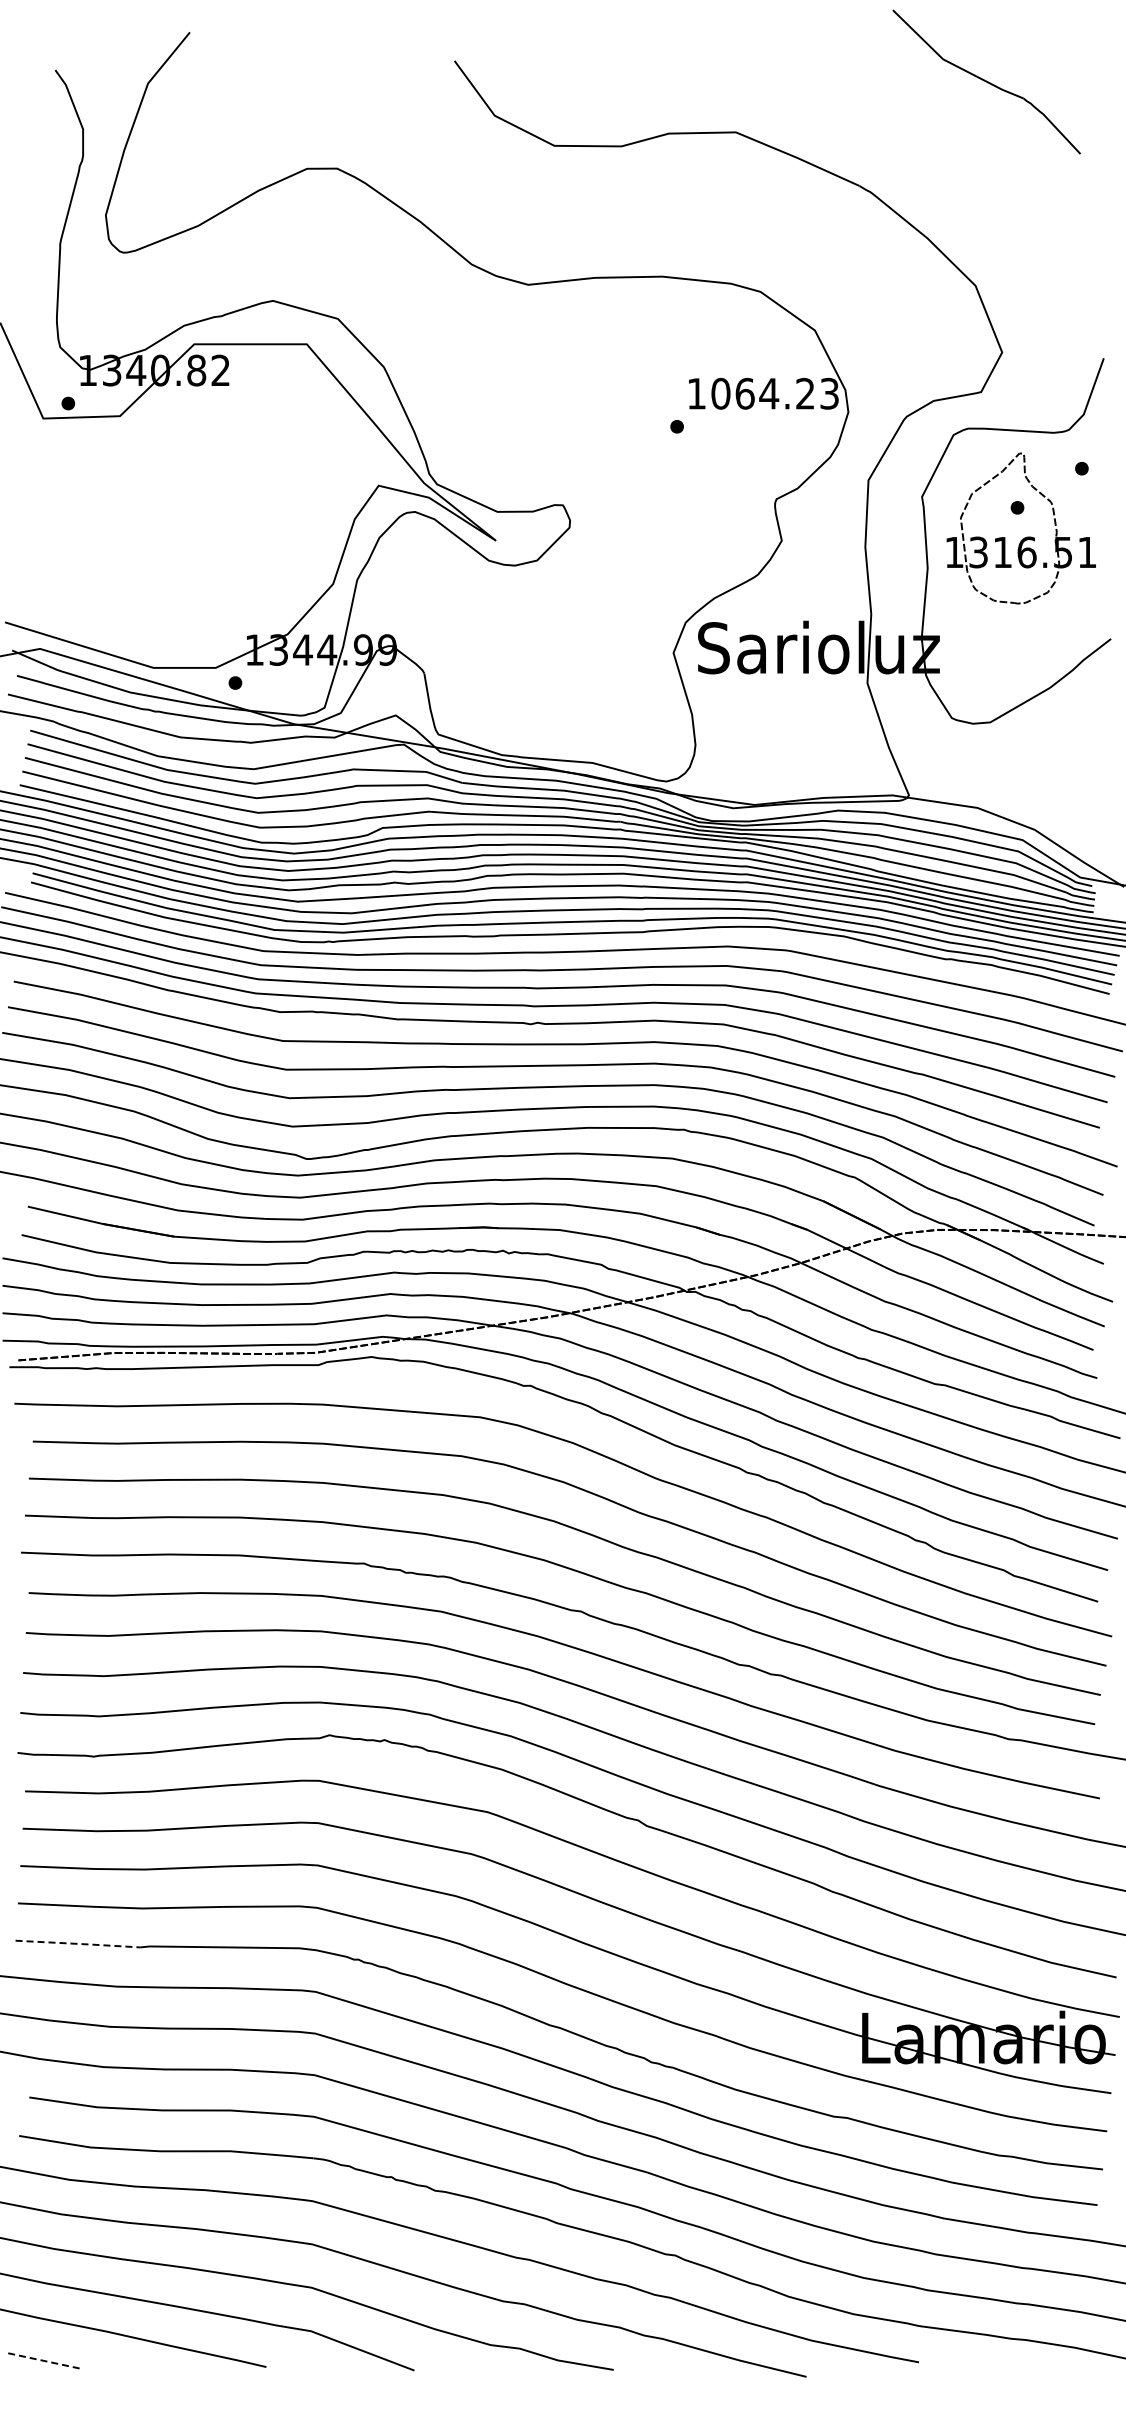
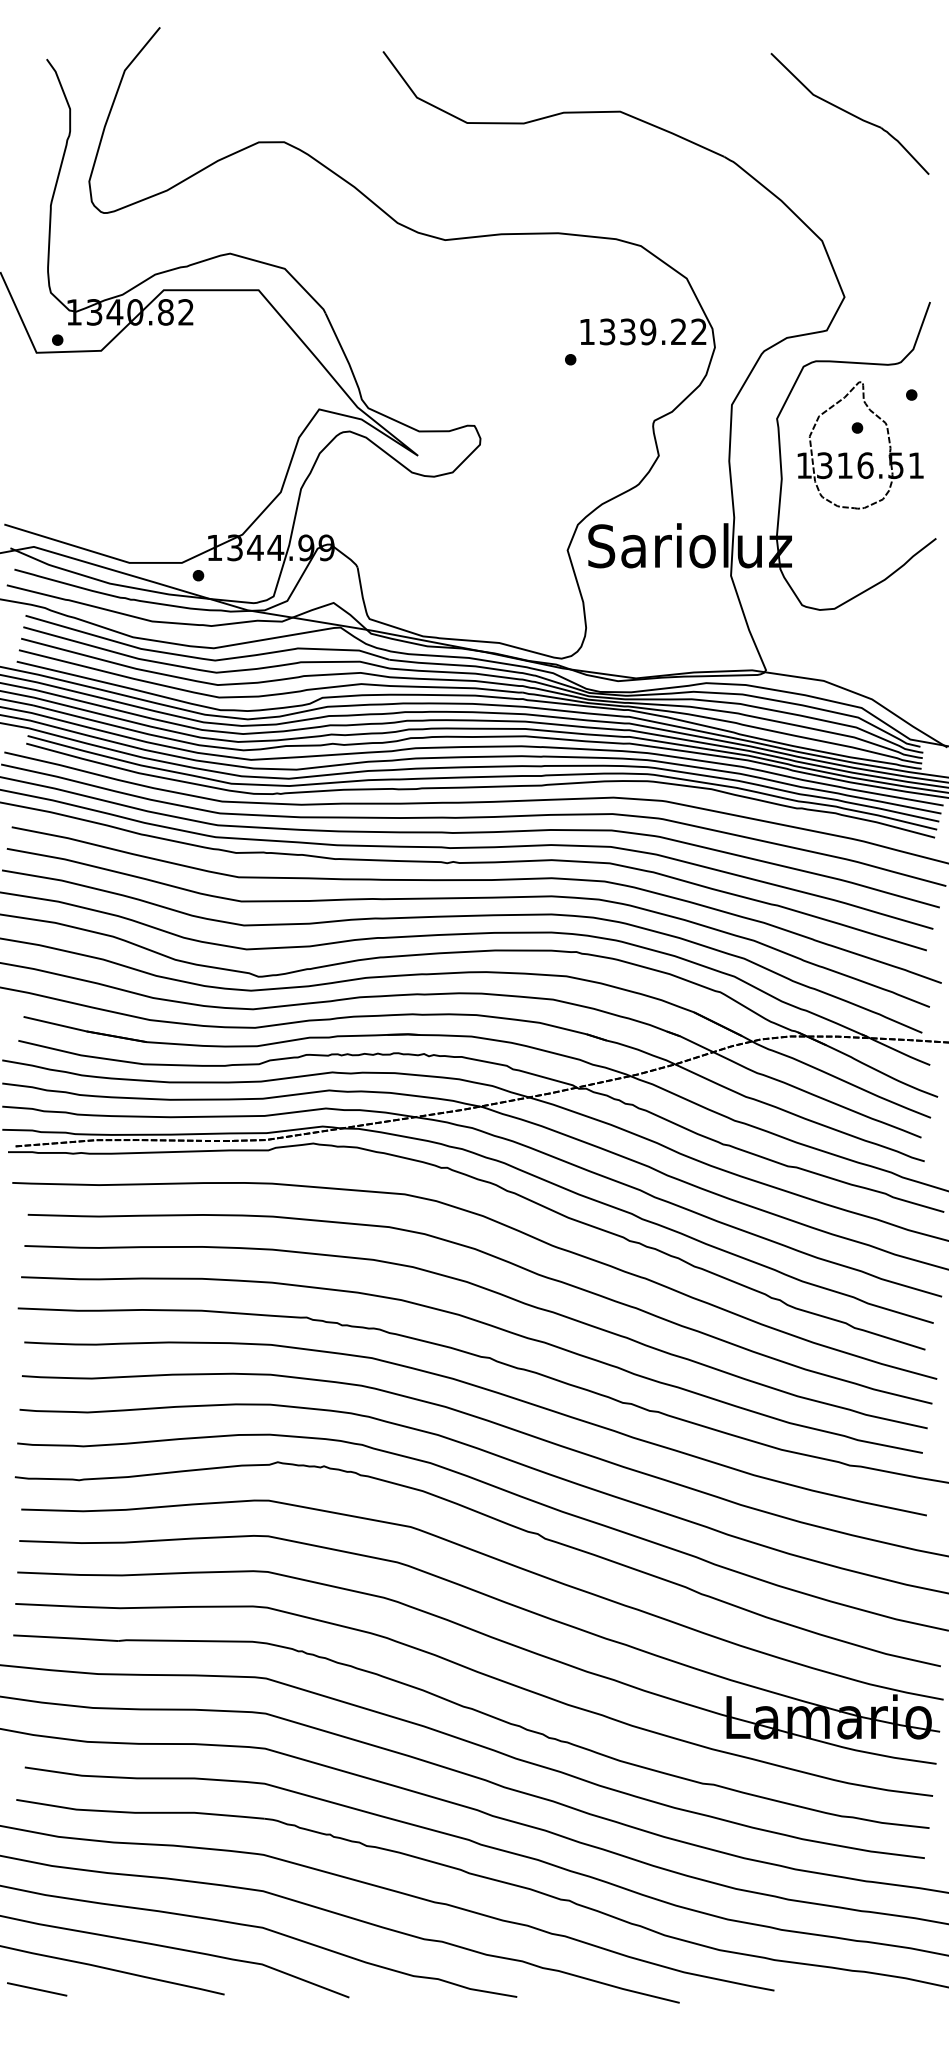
part: (986, 81) -> (849, 113), moved
text: (774, 393) -> (652, 331), 1064.23 -> 1339.22
line: (79, 1943) -> (67, 1637), dashed -> solid
line: (43, 2360) -> (36, 1989), dashed -> solid

